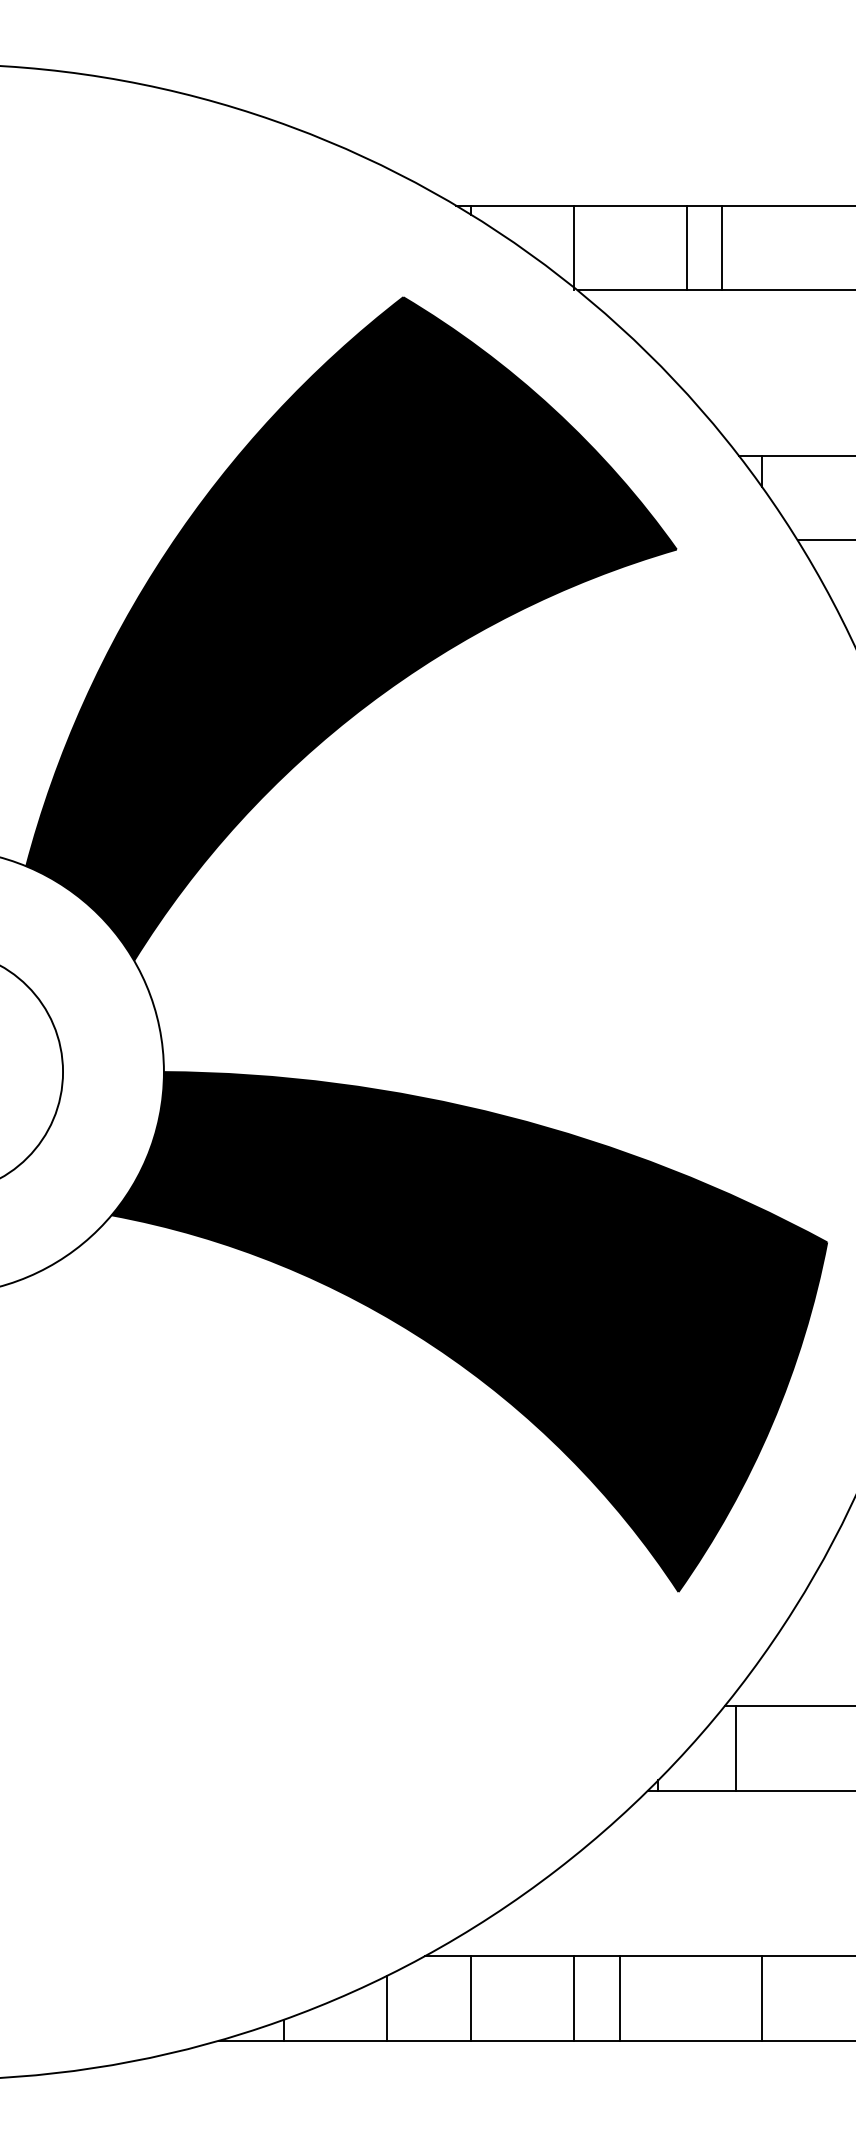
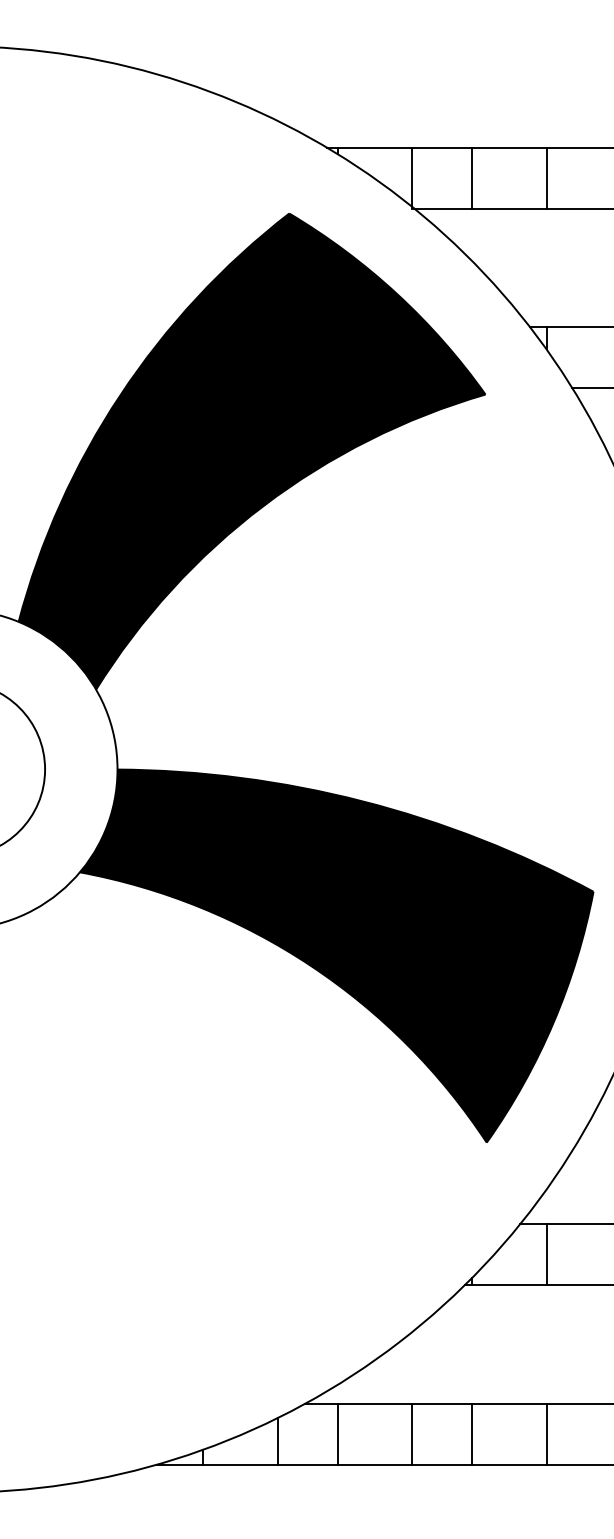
line: (687, 247) -> (472, 177), moved
line: (721, 247) -> (546, 177), moved
line: (735, 1747) -> (546, 1254), moved
line: (620, 1997) -> (472, 1433), moved

